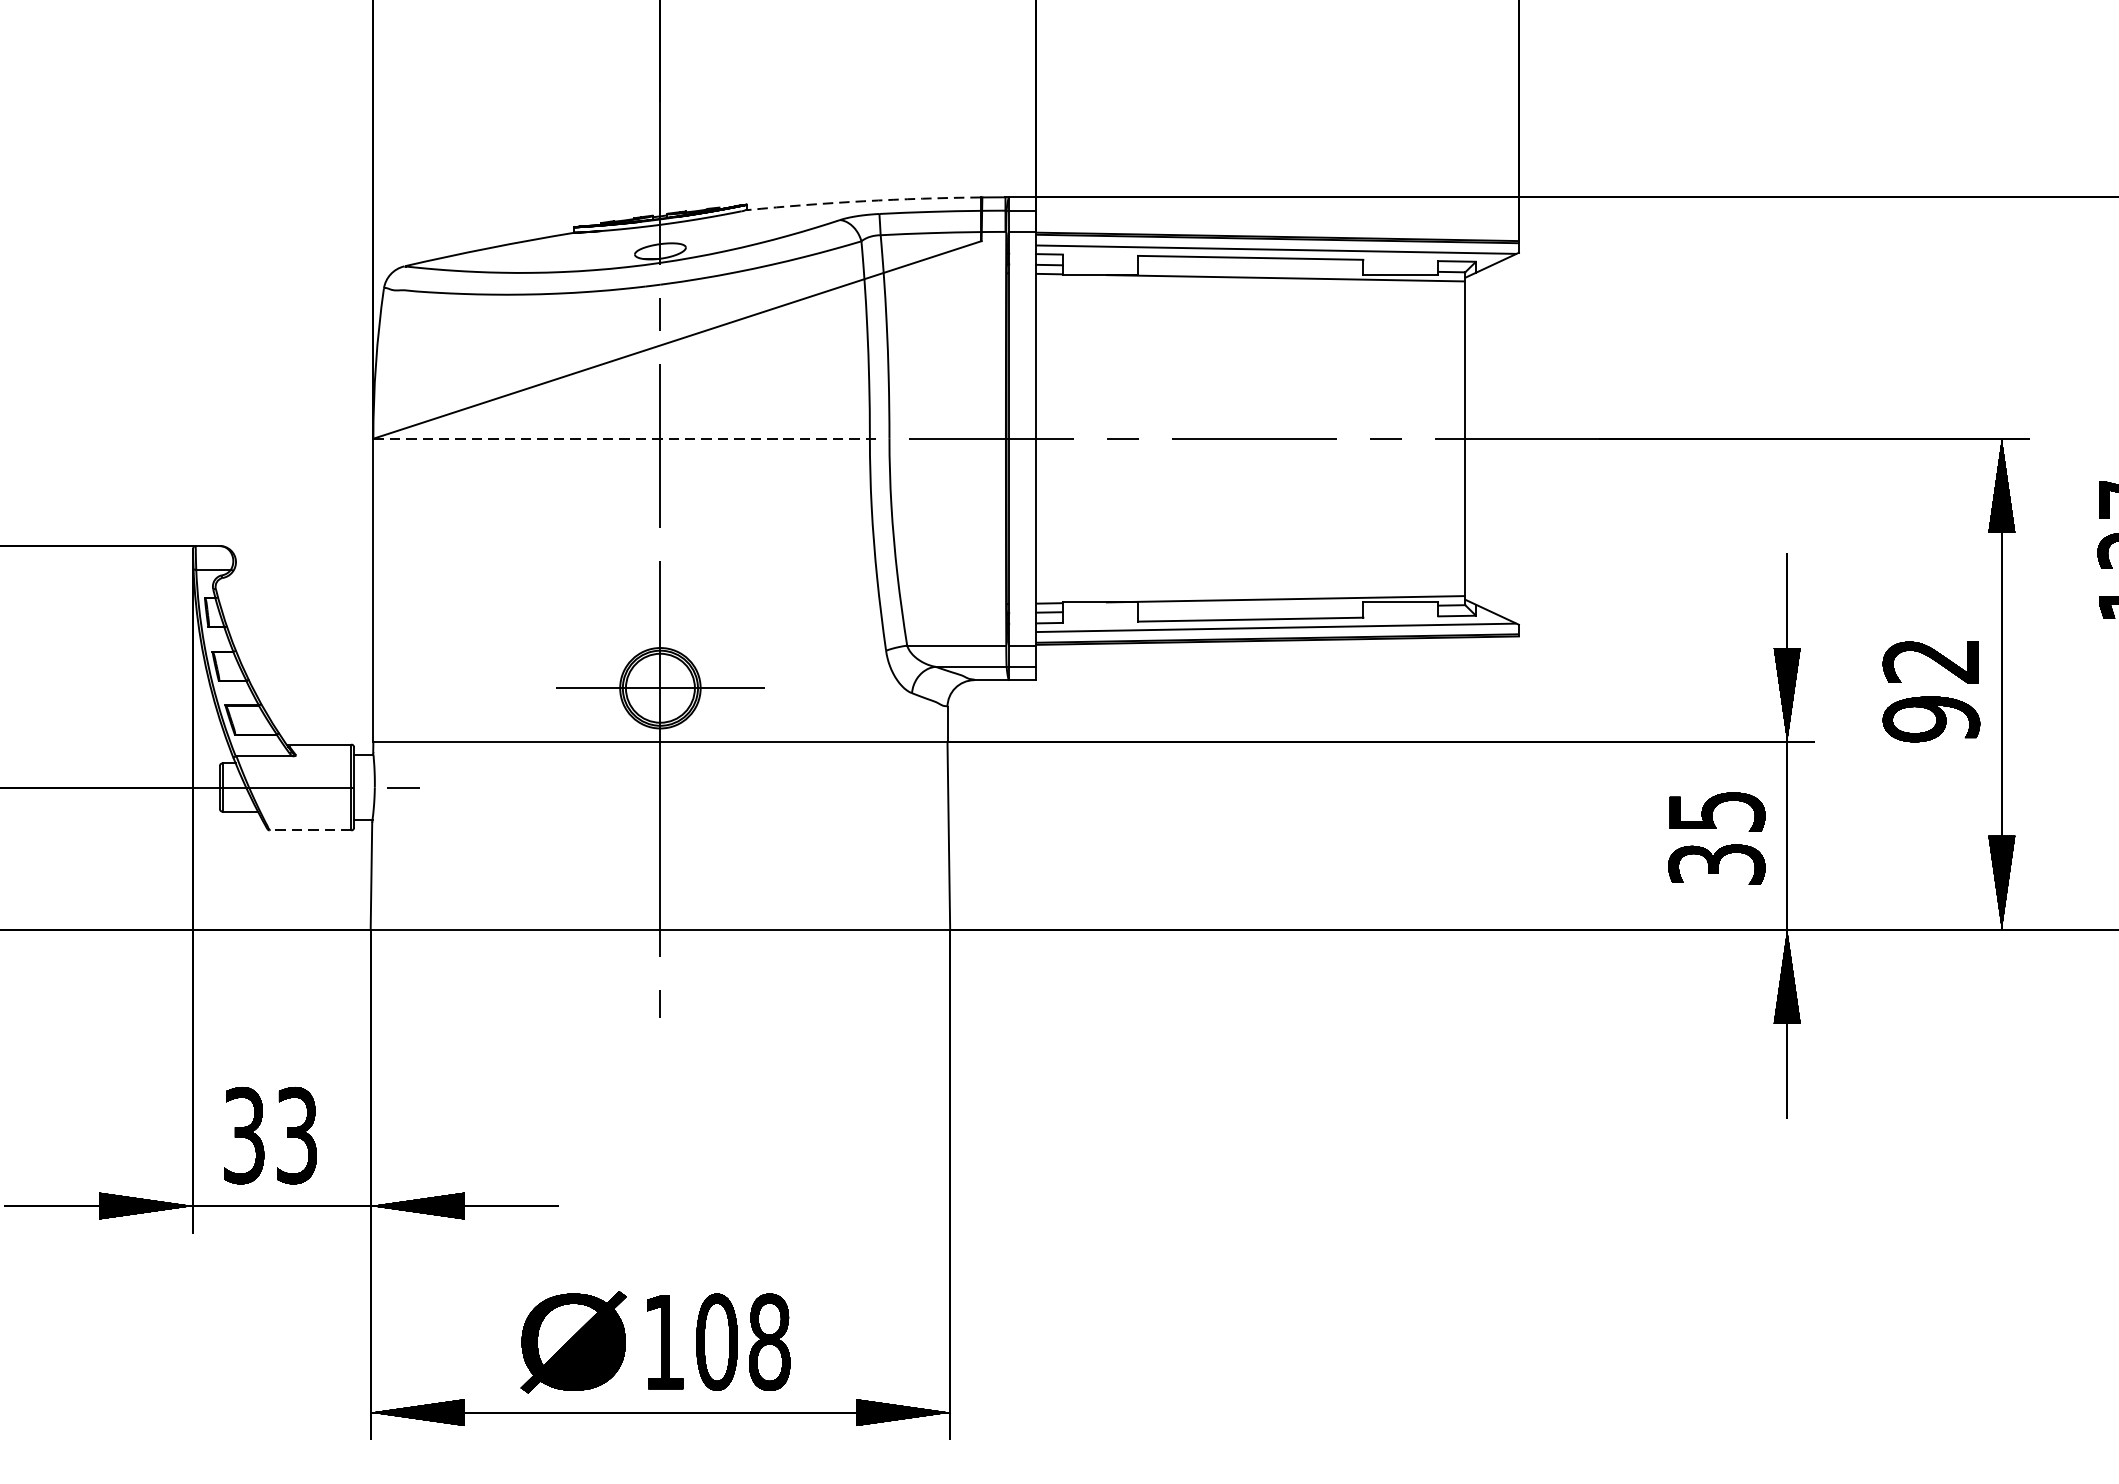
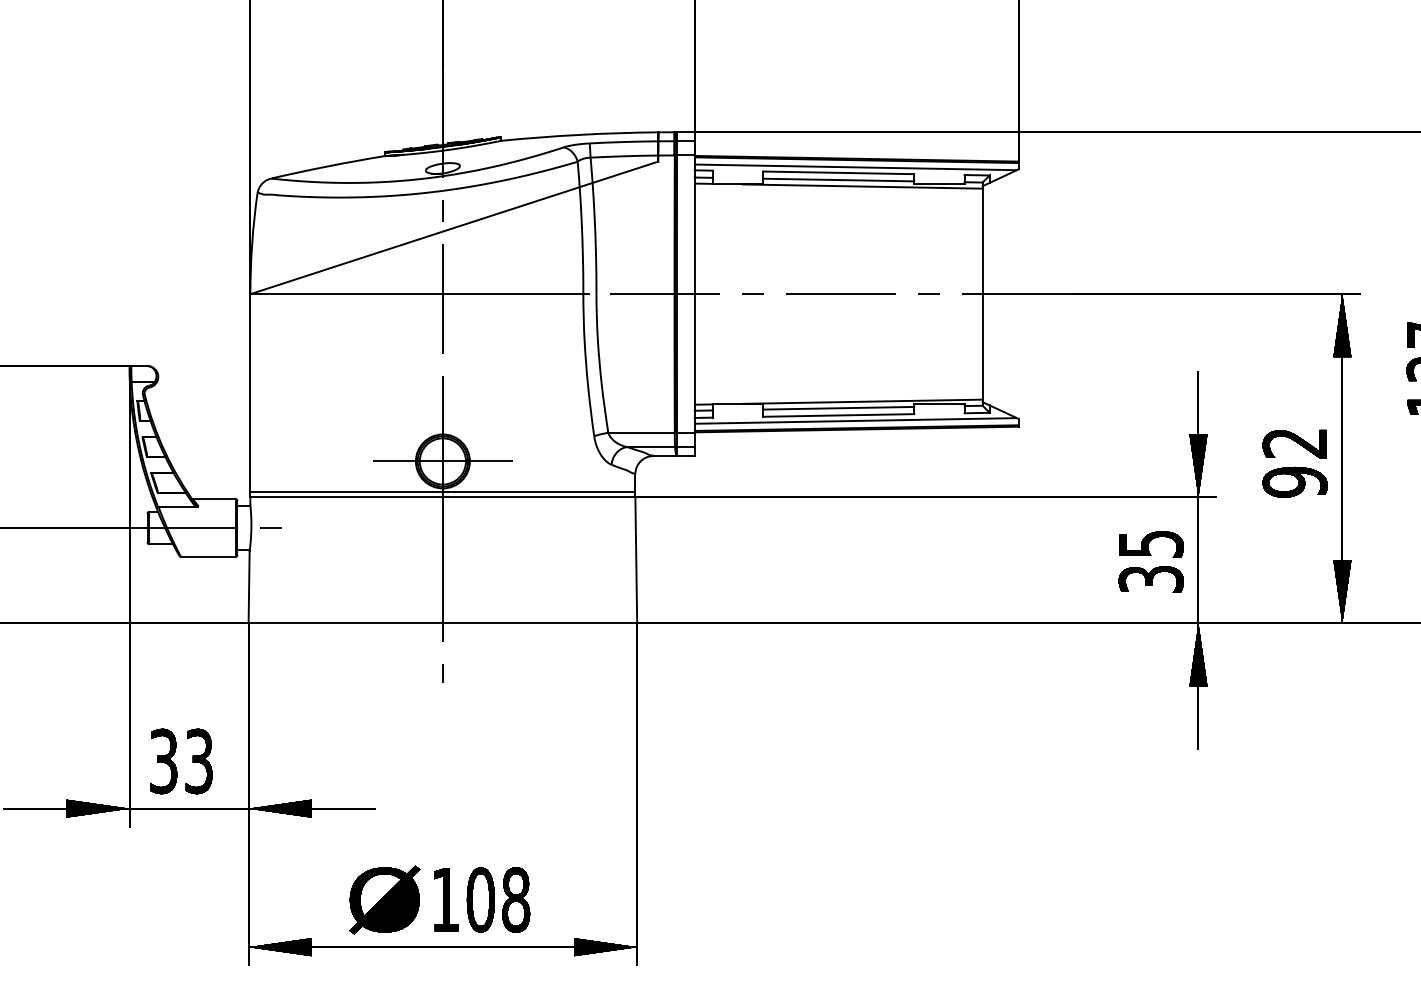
arc: (864, 200) -> (579, 134), dashed -> solid
line: (1250, 267) -> (838, 179), added
line: (627, 439) -> (420, 294), dashed -> solid
line: (1250, 607) -> (838, 407), added
line: (659, 734) -> (442, 492), added
line: (309, 829) -> (207, 556), dashed -> solid

